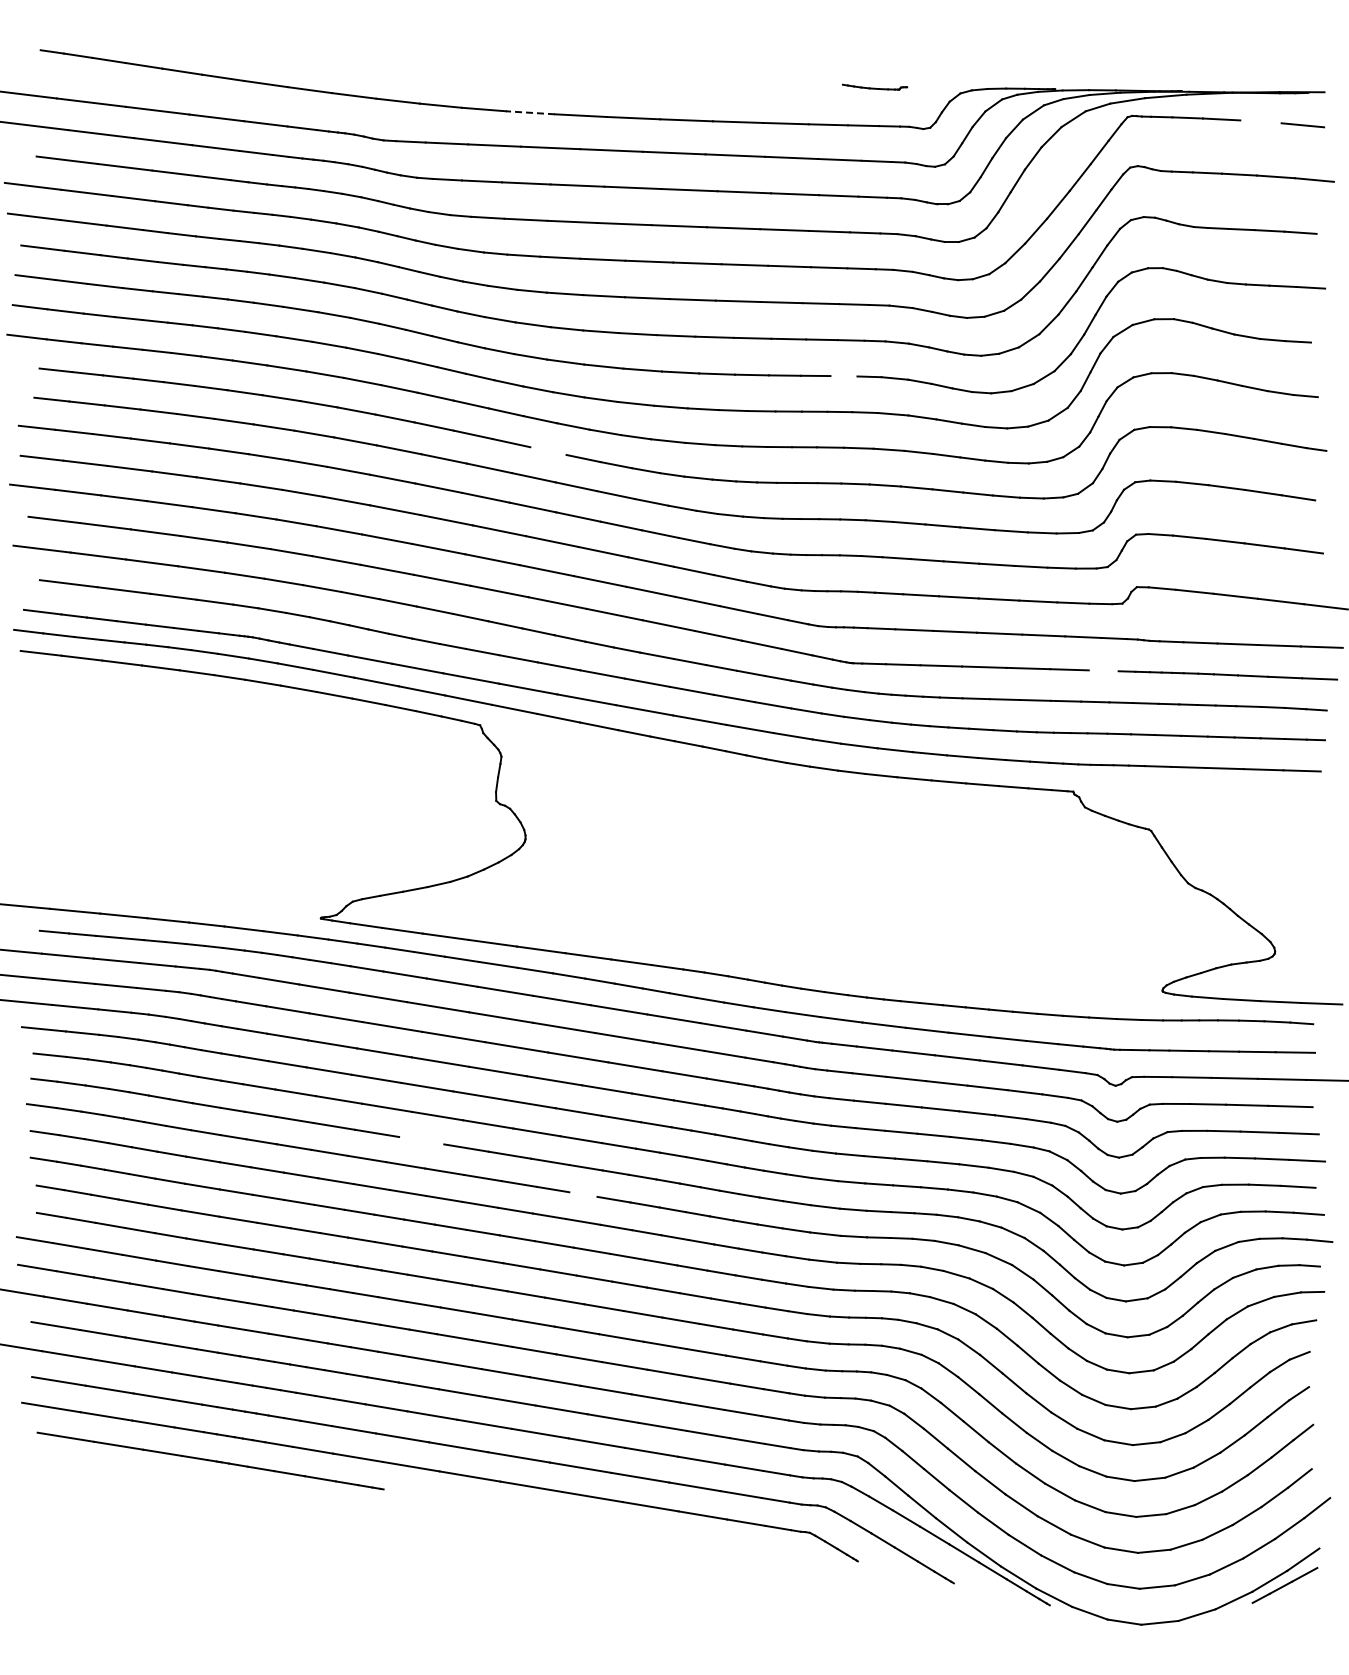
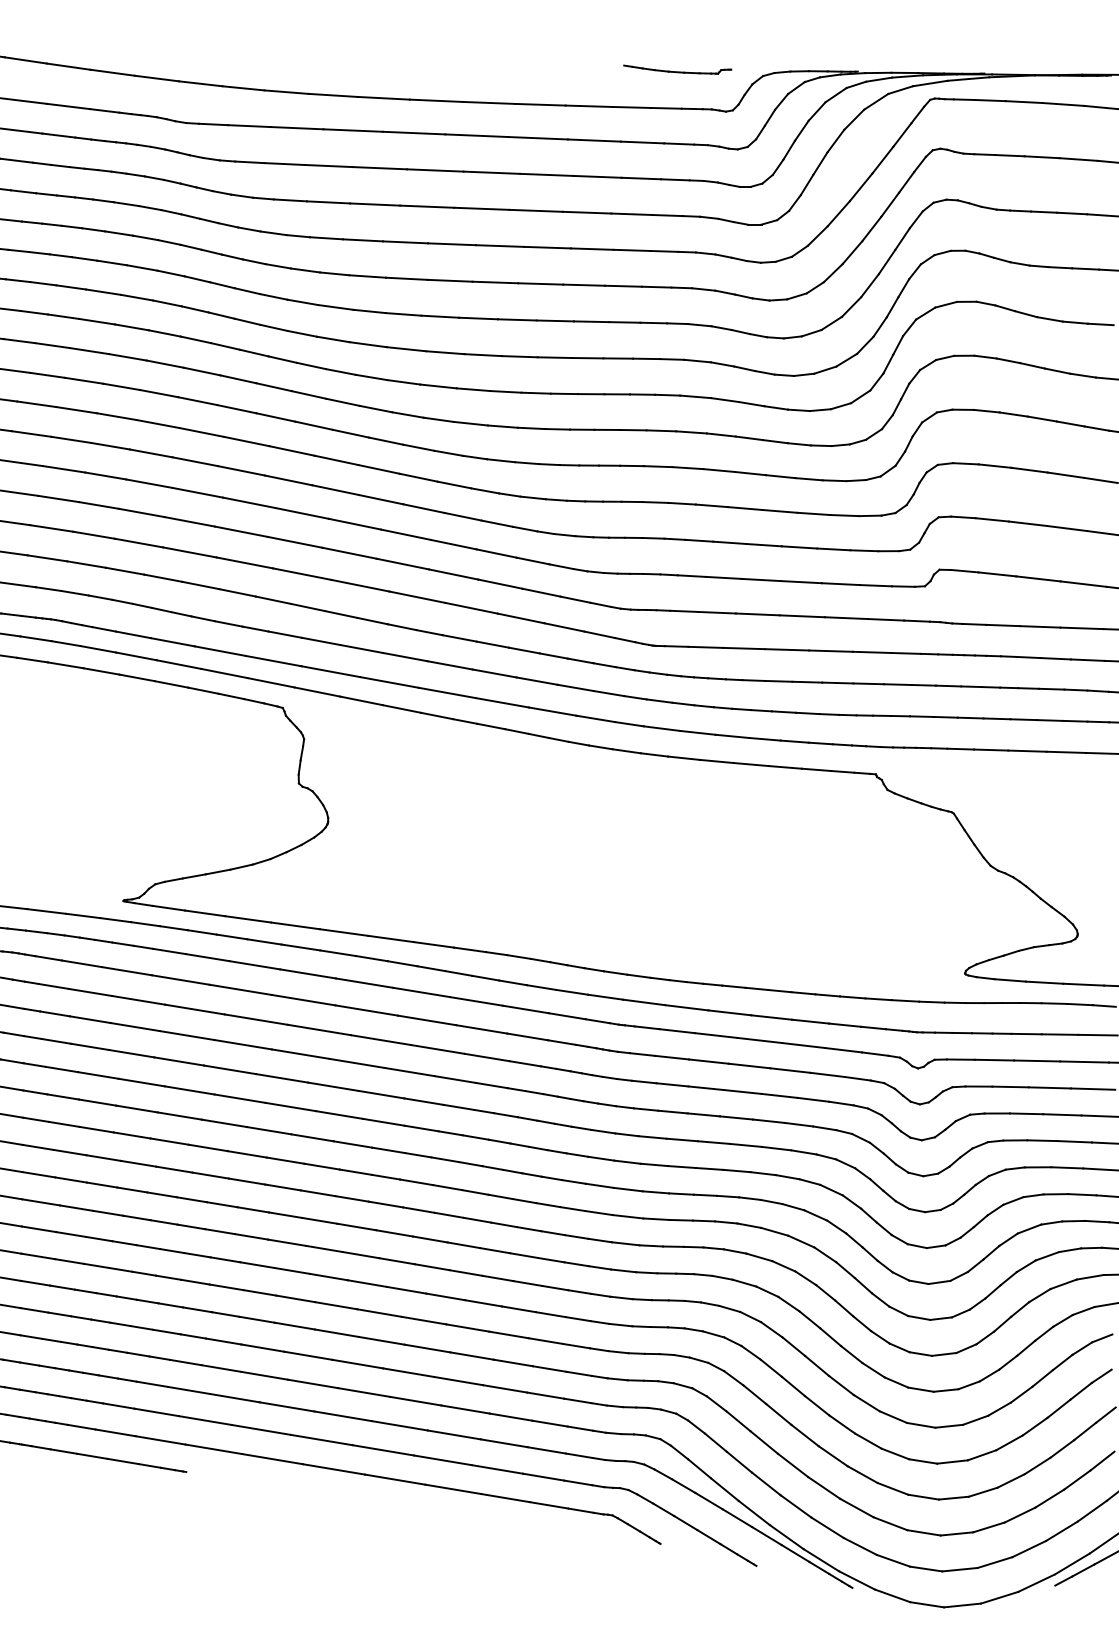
part: (874, 87) -> (677, 70), size x1.67
line: (530, 112) -> (333, 95), dashed -> solid
line: (1260, 121) -> (1063, 104), added
line: (843, 376) -> (646, 359), added
line: (548, 451) -> (351, 434), added
line: (1103, 670) -> (906, 653), added
line: (421, 1140) -> (224, 1123), added
line: (583, 1194) -> (386, 1177), added

